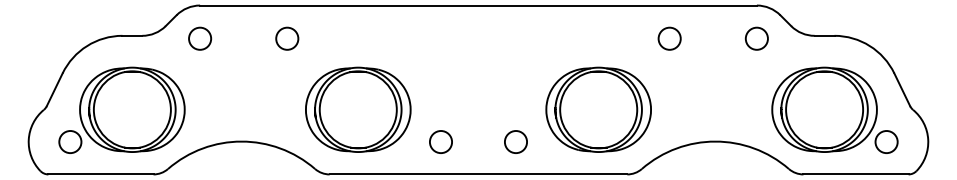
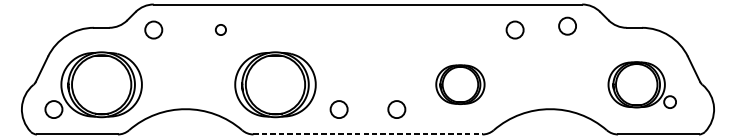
circle: (287, 38) -> (221, 29), size x0.6
circle: (756, 38) -> (567, 26), moved
part: (598, 109) -> (460, 84), size x0.6
part: (834, 109) -> (641, 84), size x0.7
line: (478, 174) -> (368, 134), solid -> dashed

